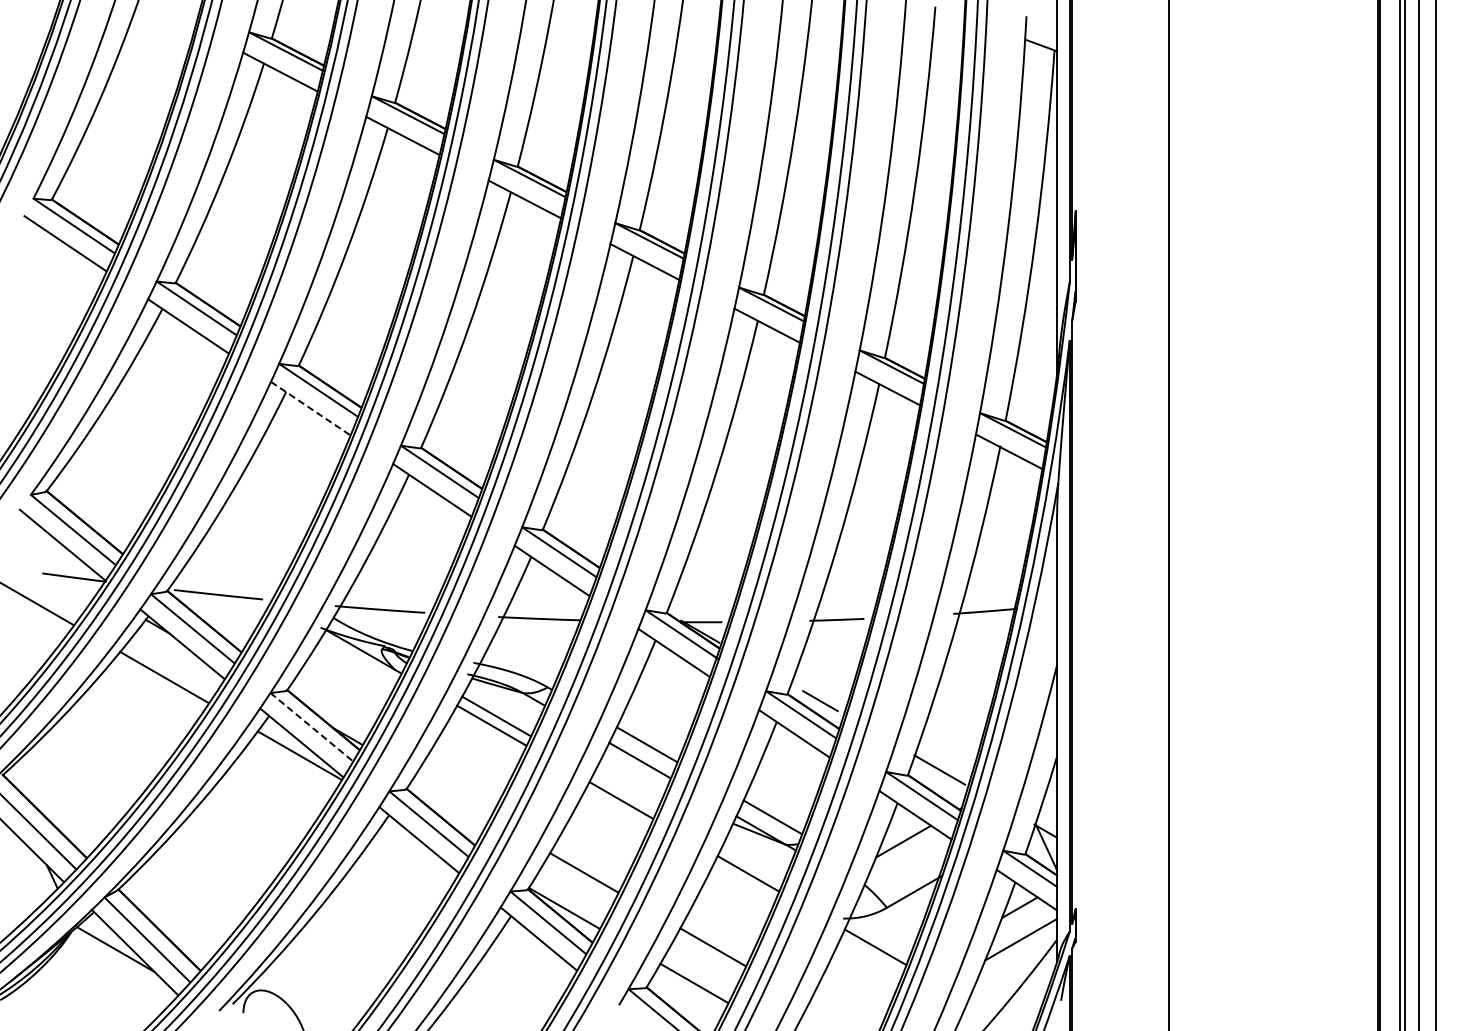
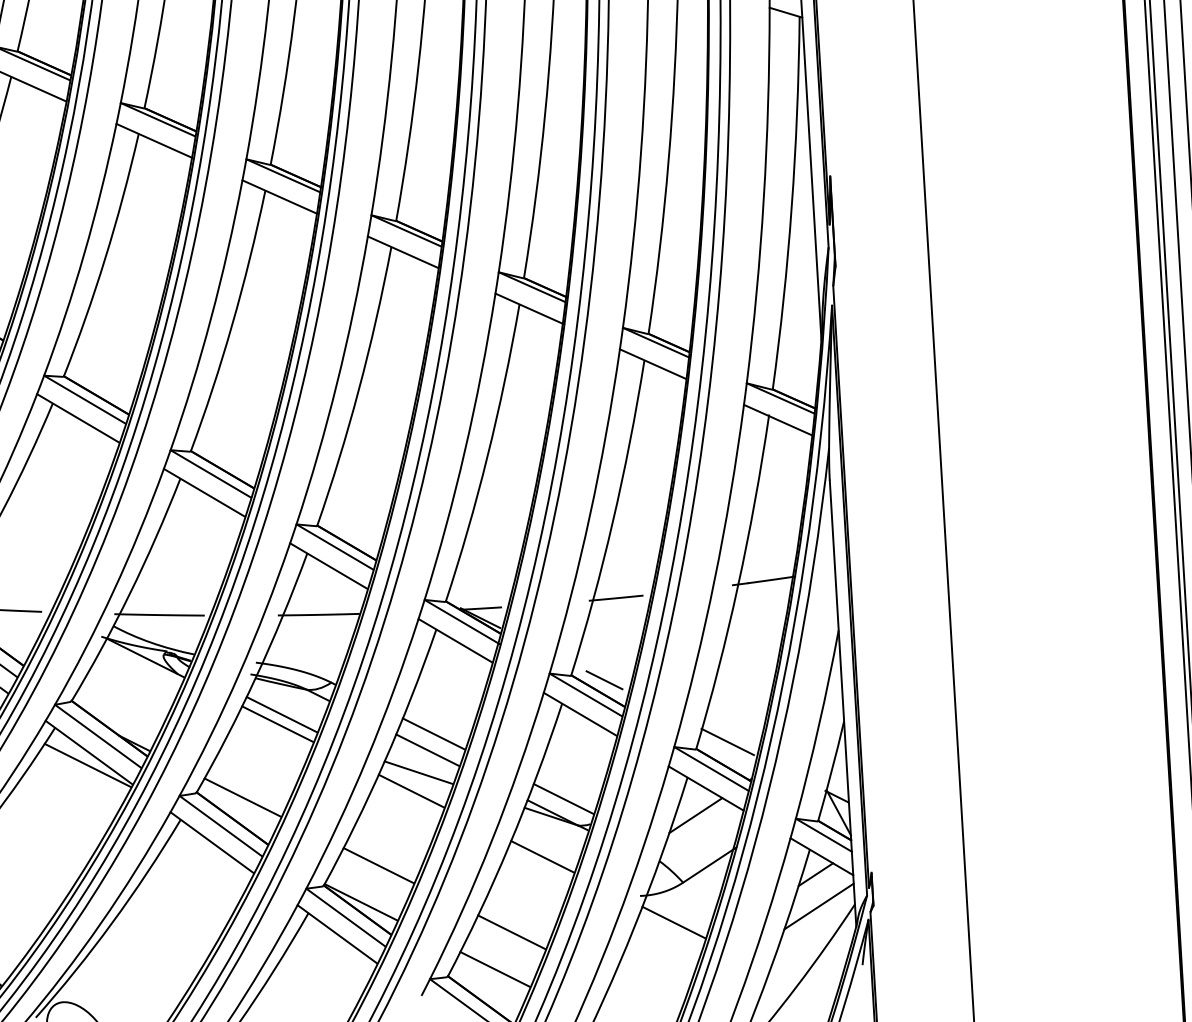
line: (310, 408) -> (78, 418), dashed -> solid
line: (311, 727) -> (98, 736), dashed -> solid
line: (629, 782) -> (418, 772), added
line: (452, 796) -> (242, 797), added

